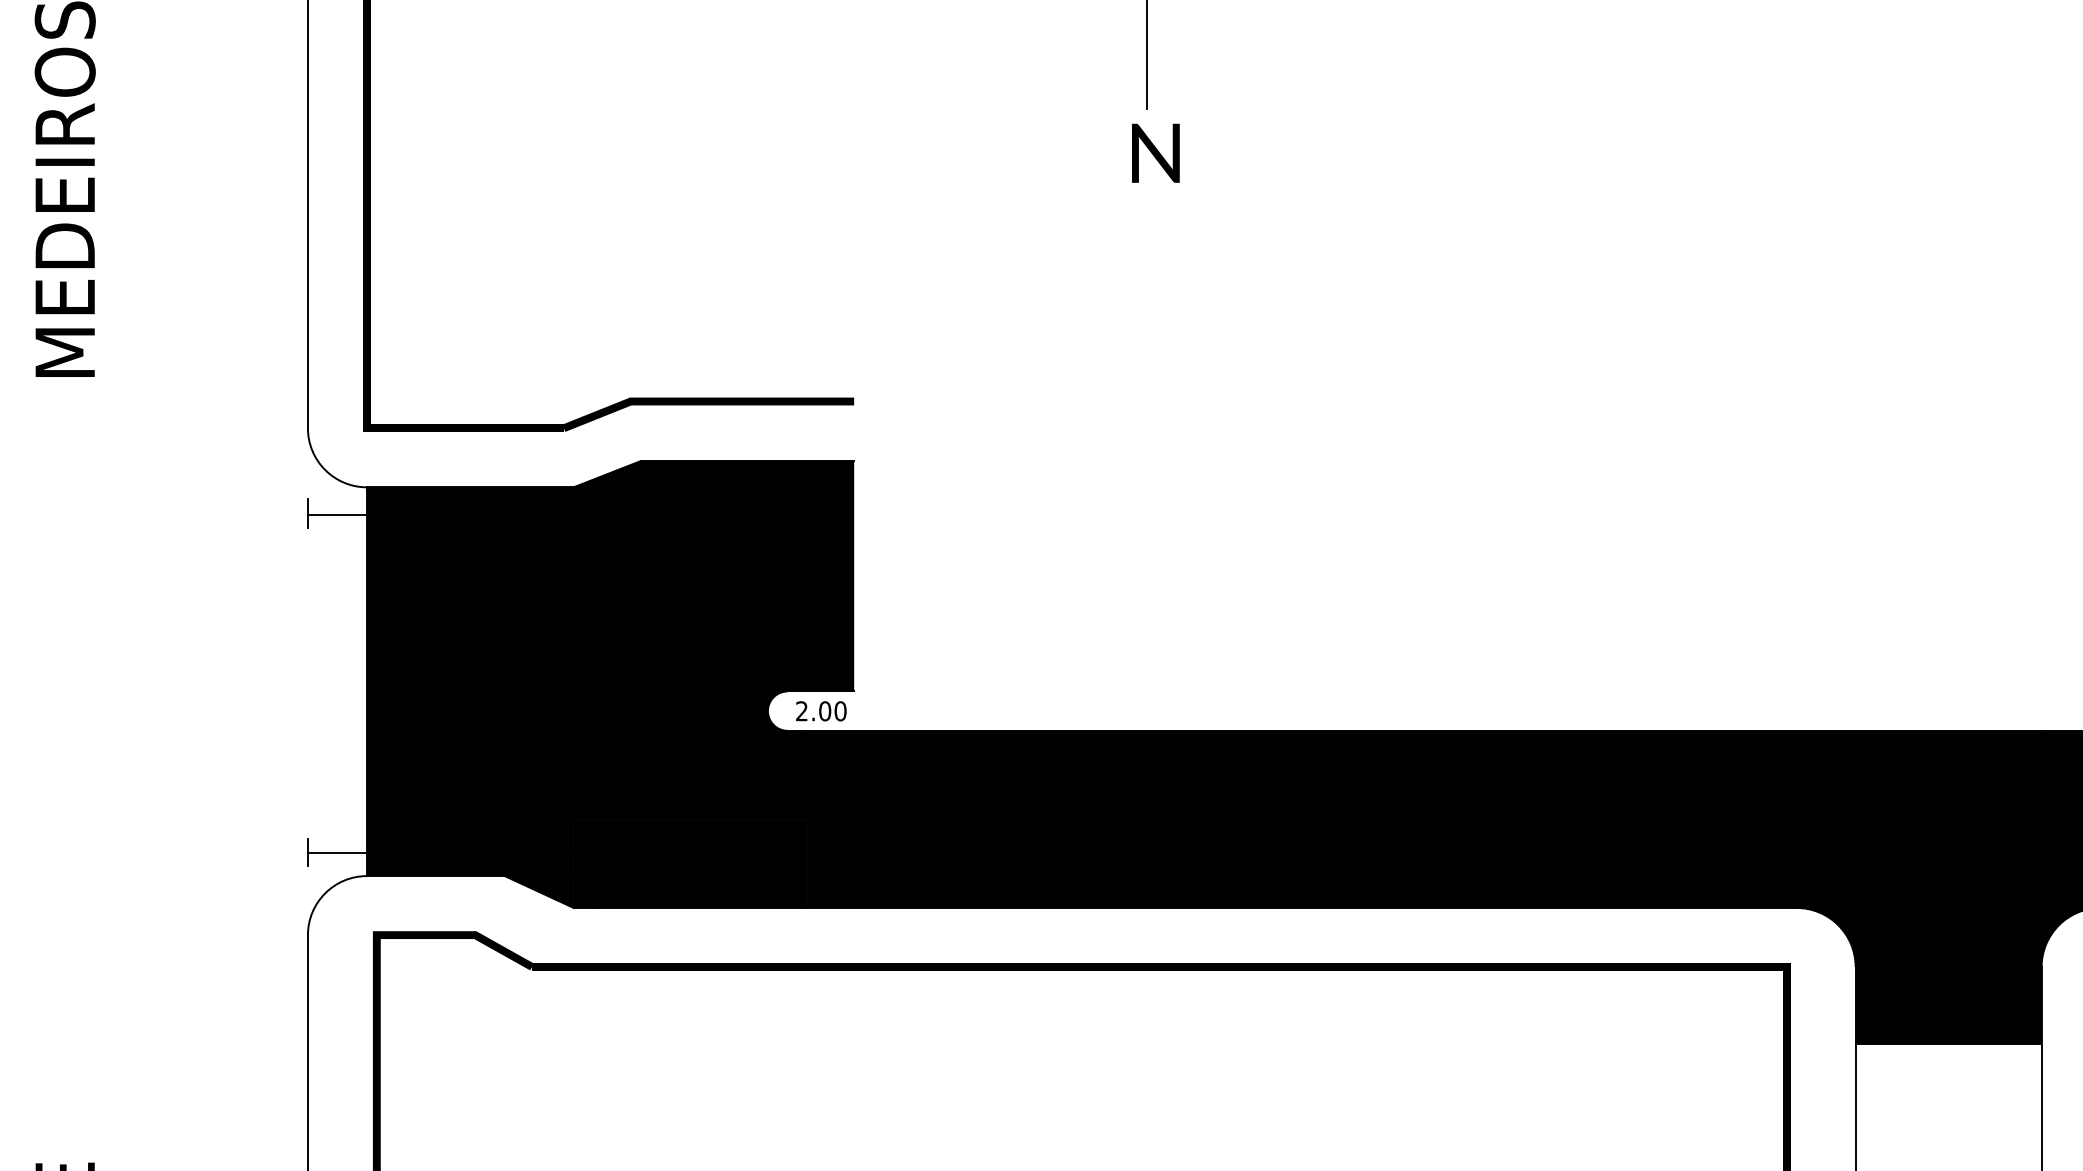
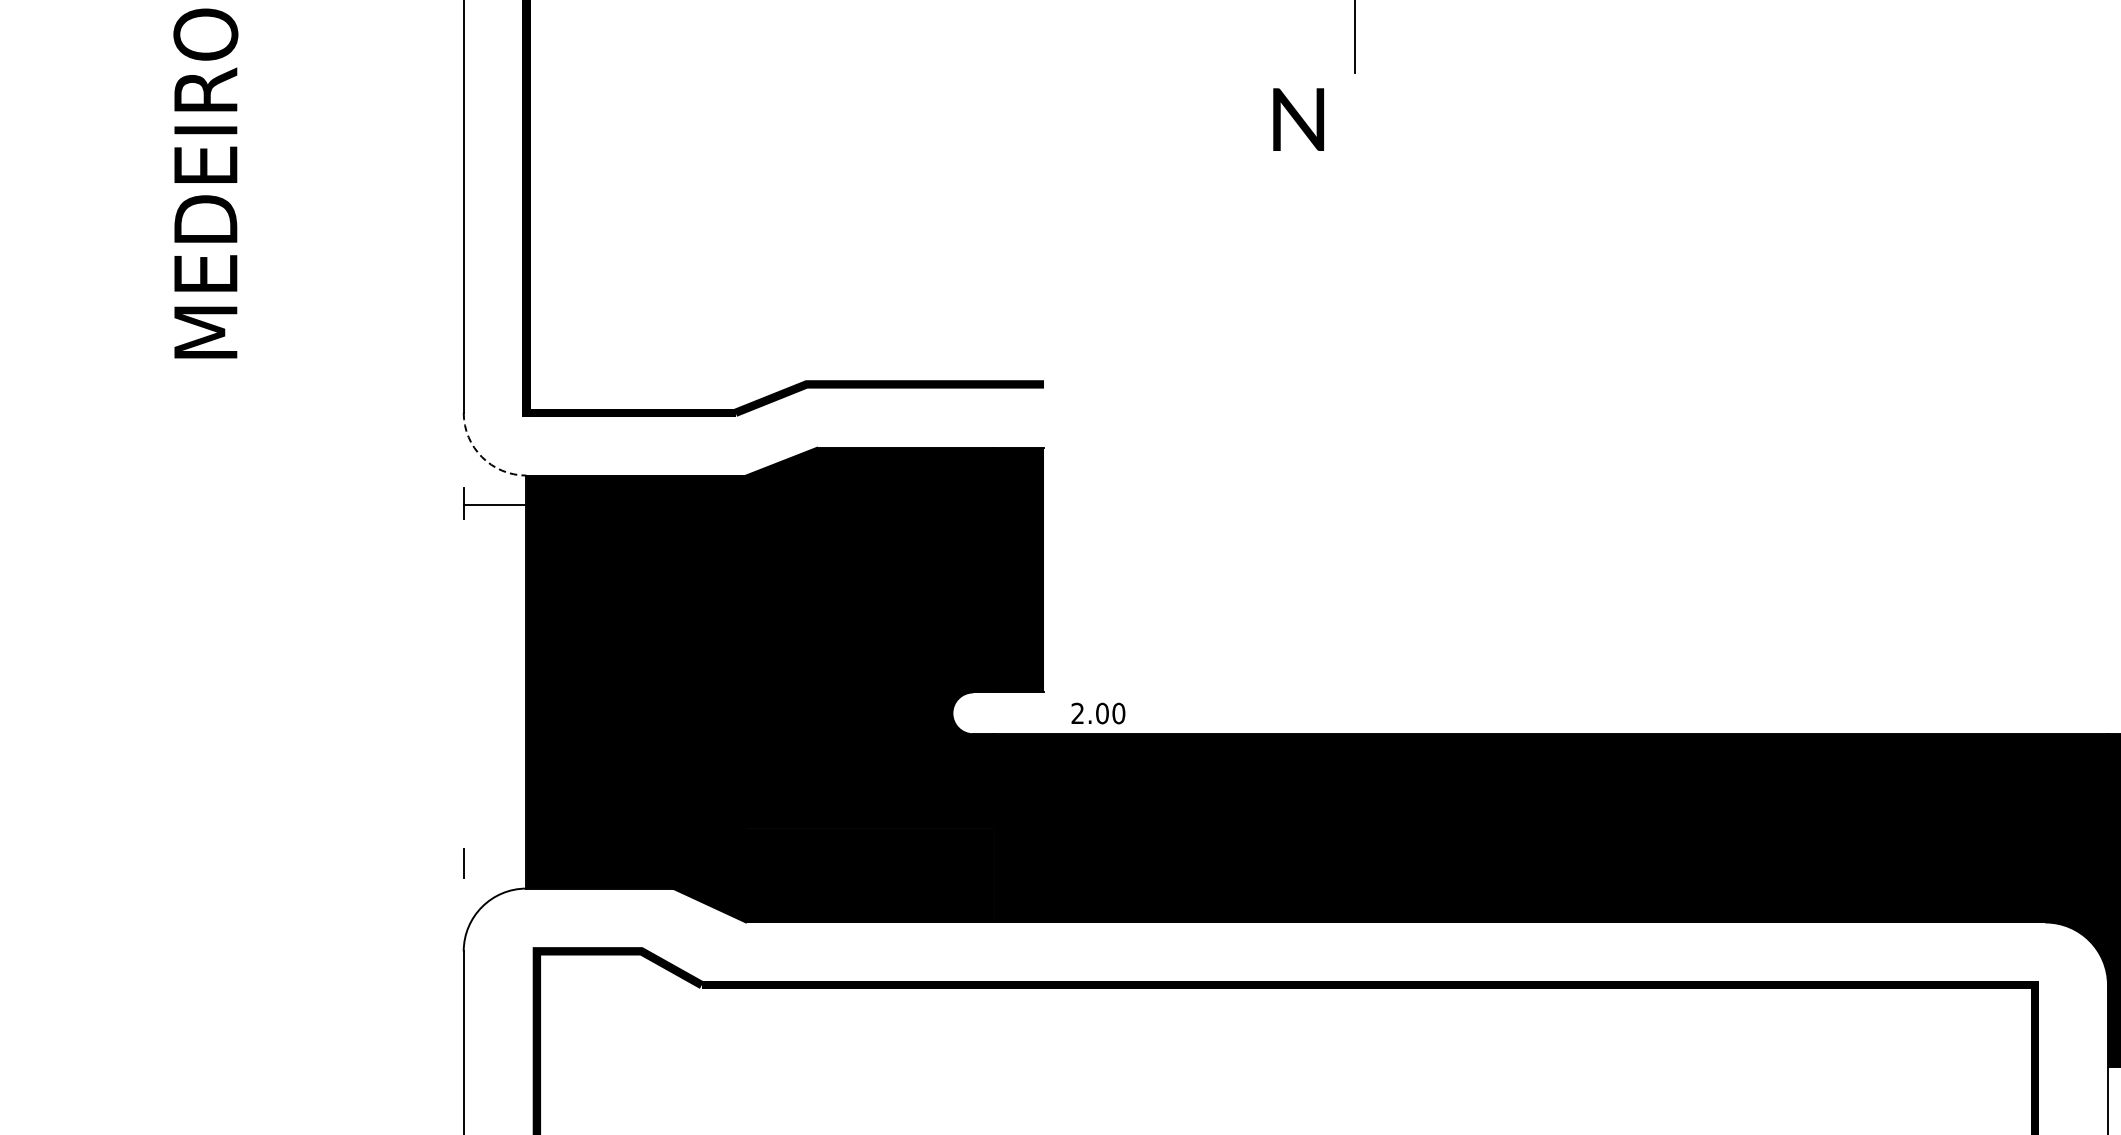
text: (1155, 152) -> (1298, 118), moved
arc: (325, 470) -> (482, 457), solid -> dashed
text: (821, 711) -> (1098, 713), moved
line: (338, 853) -> (496, 864), removed

